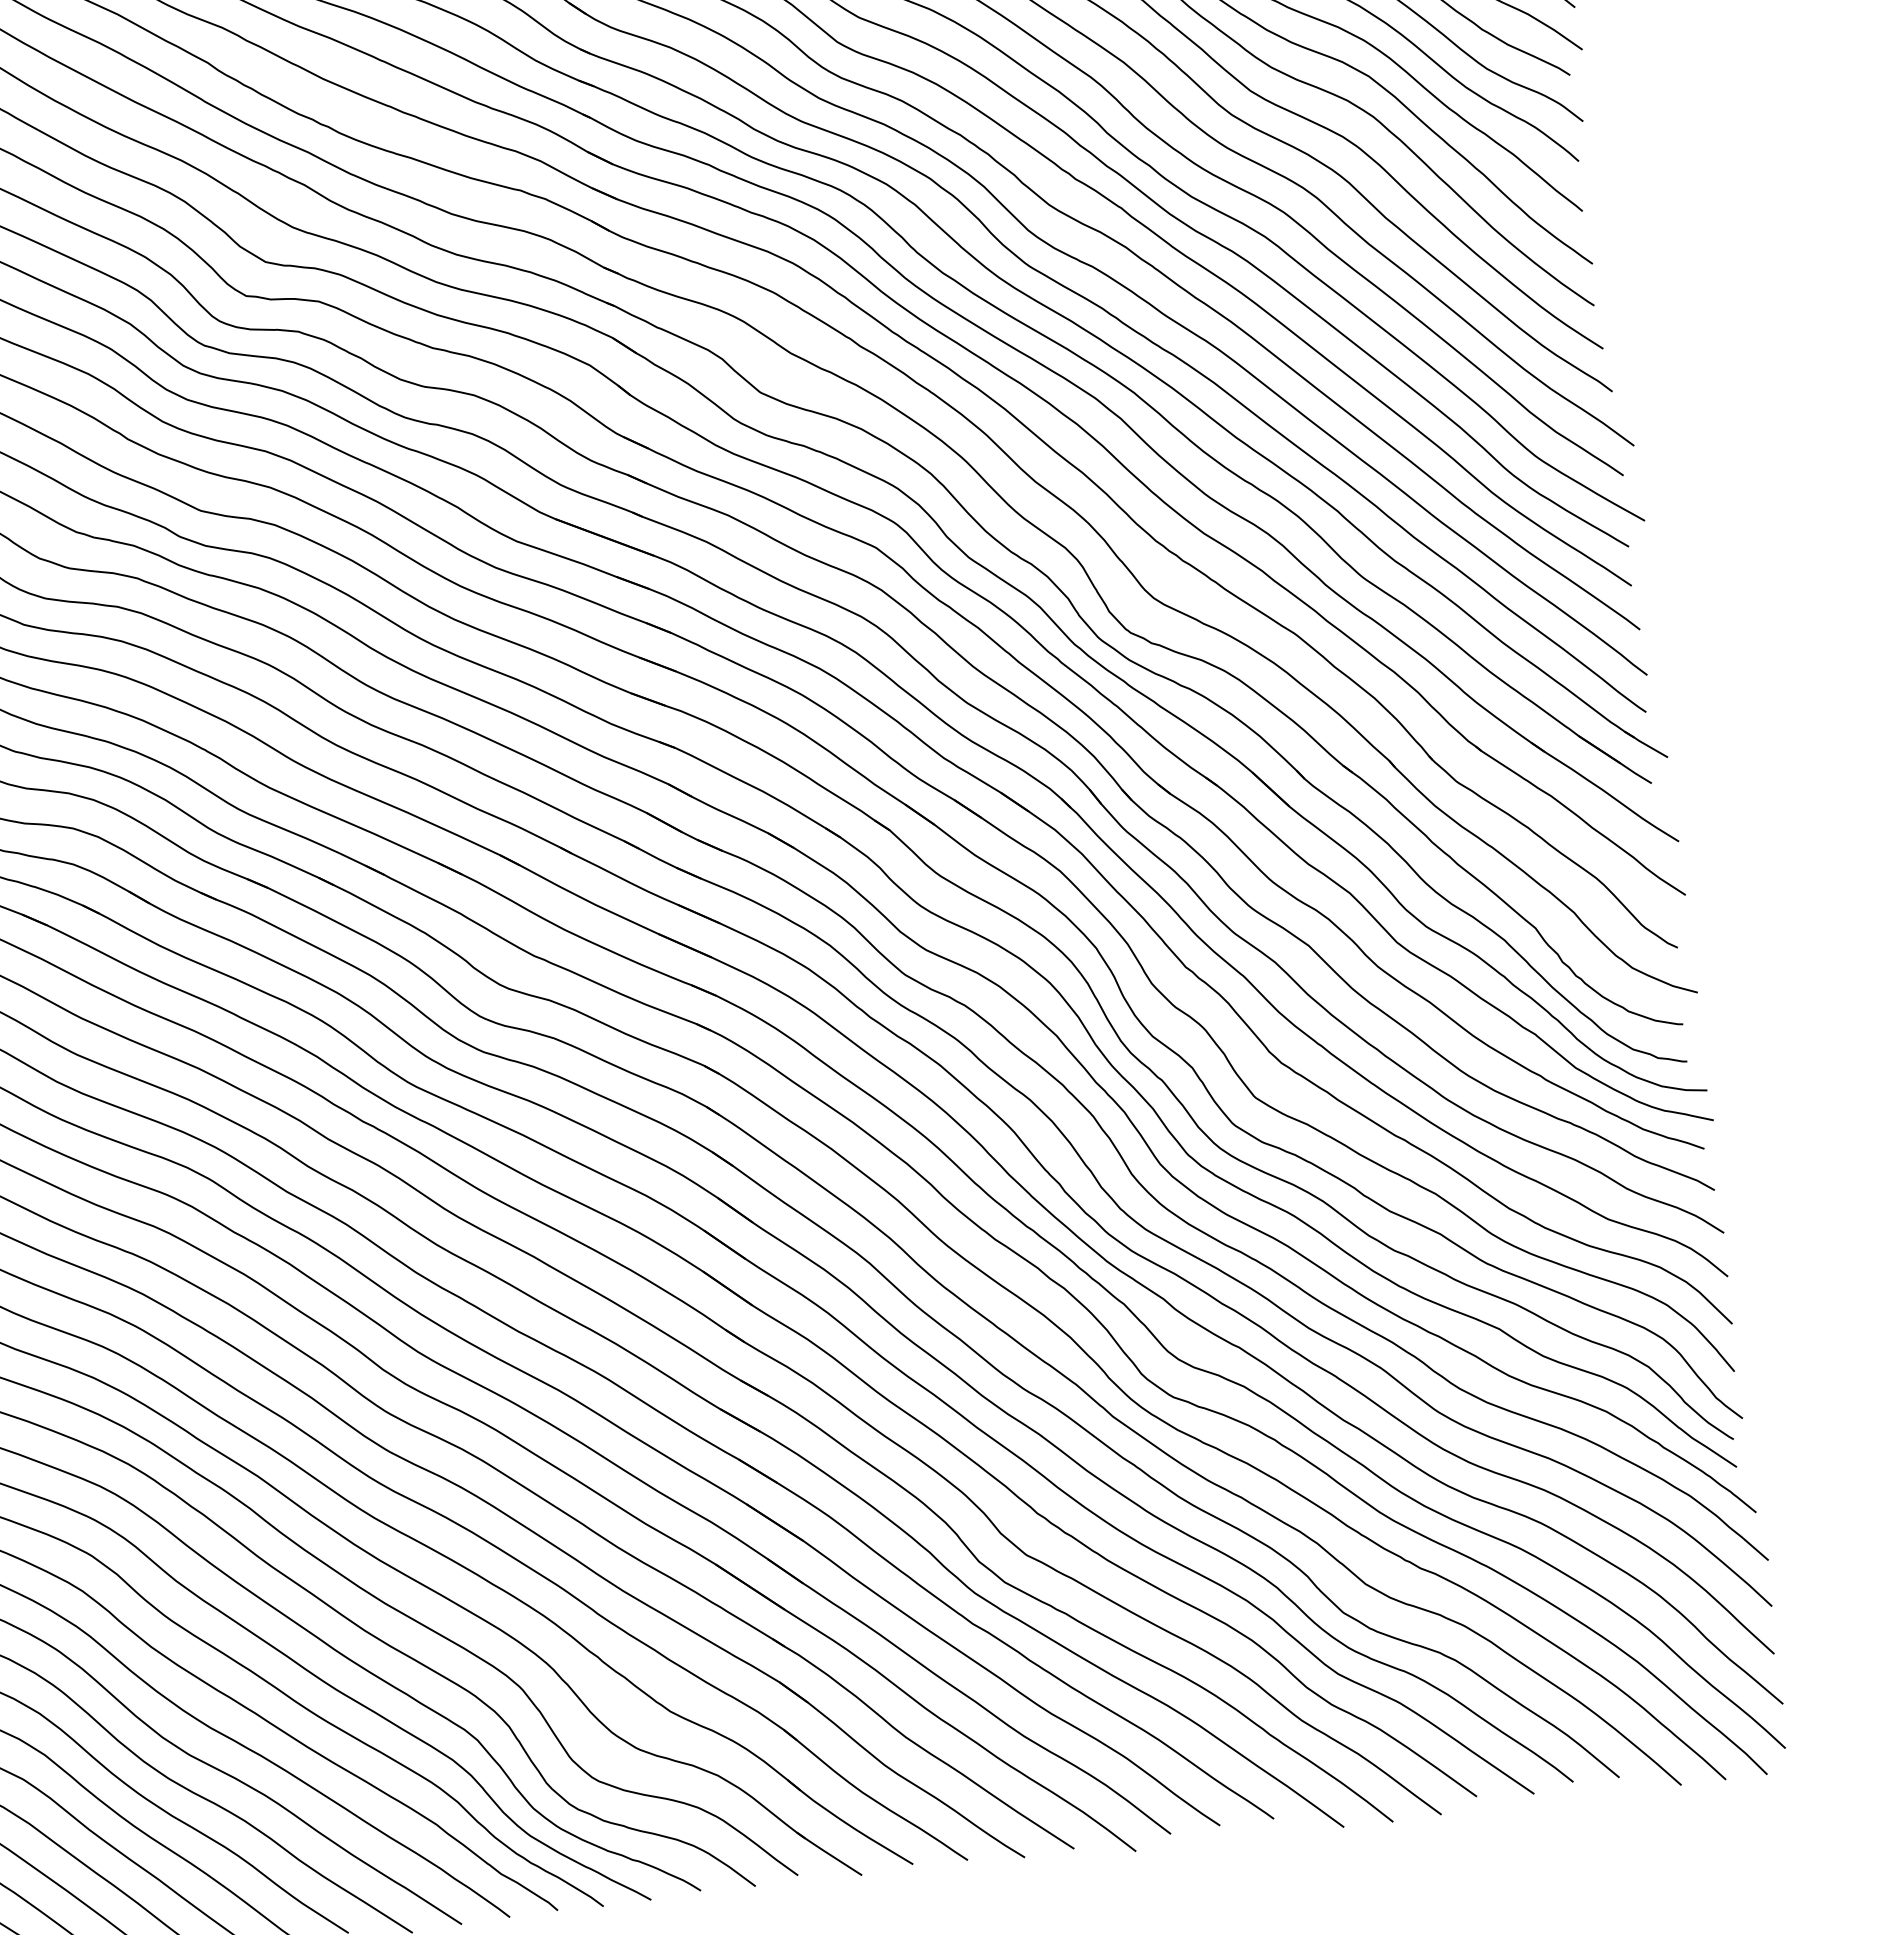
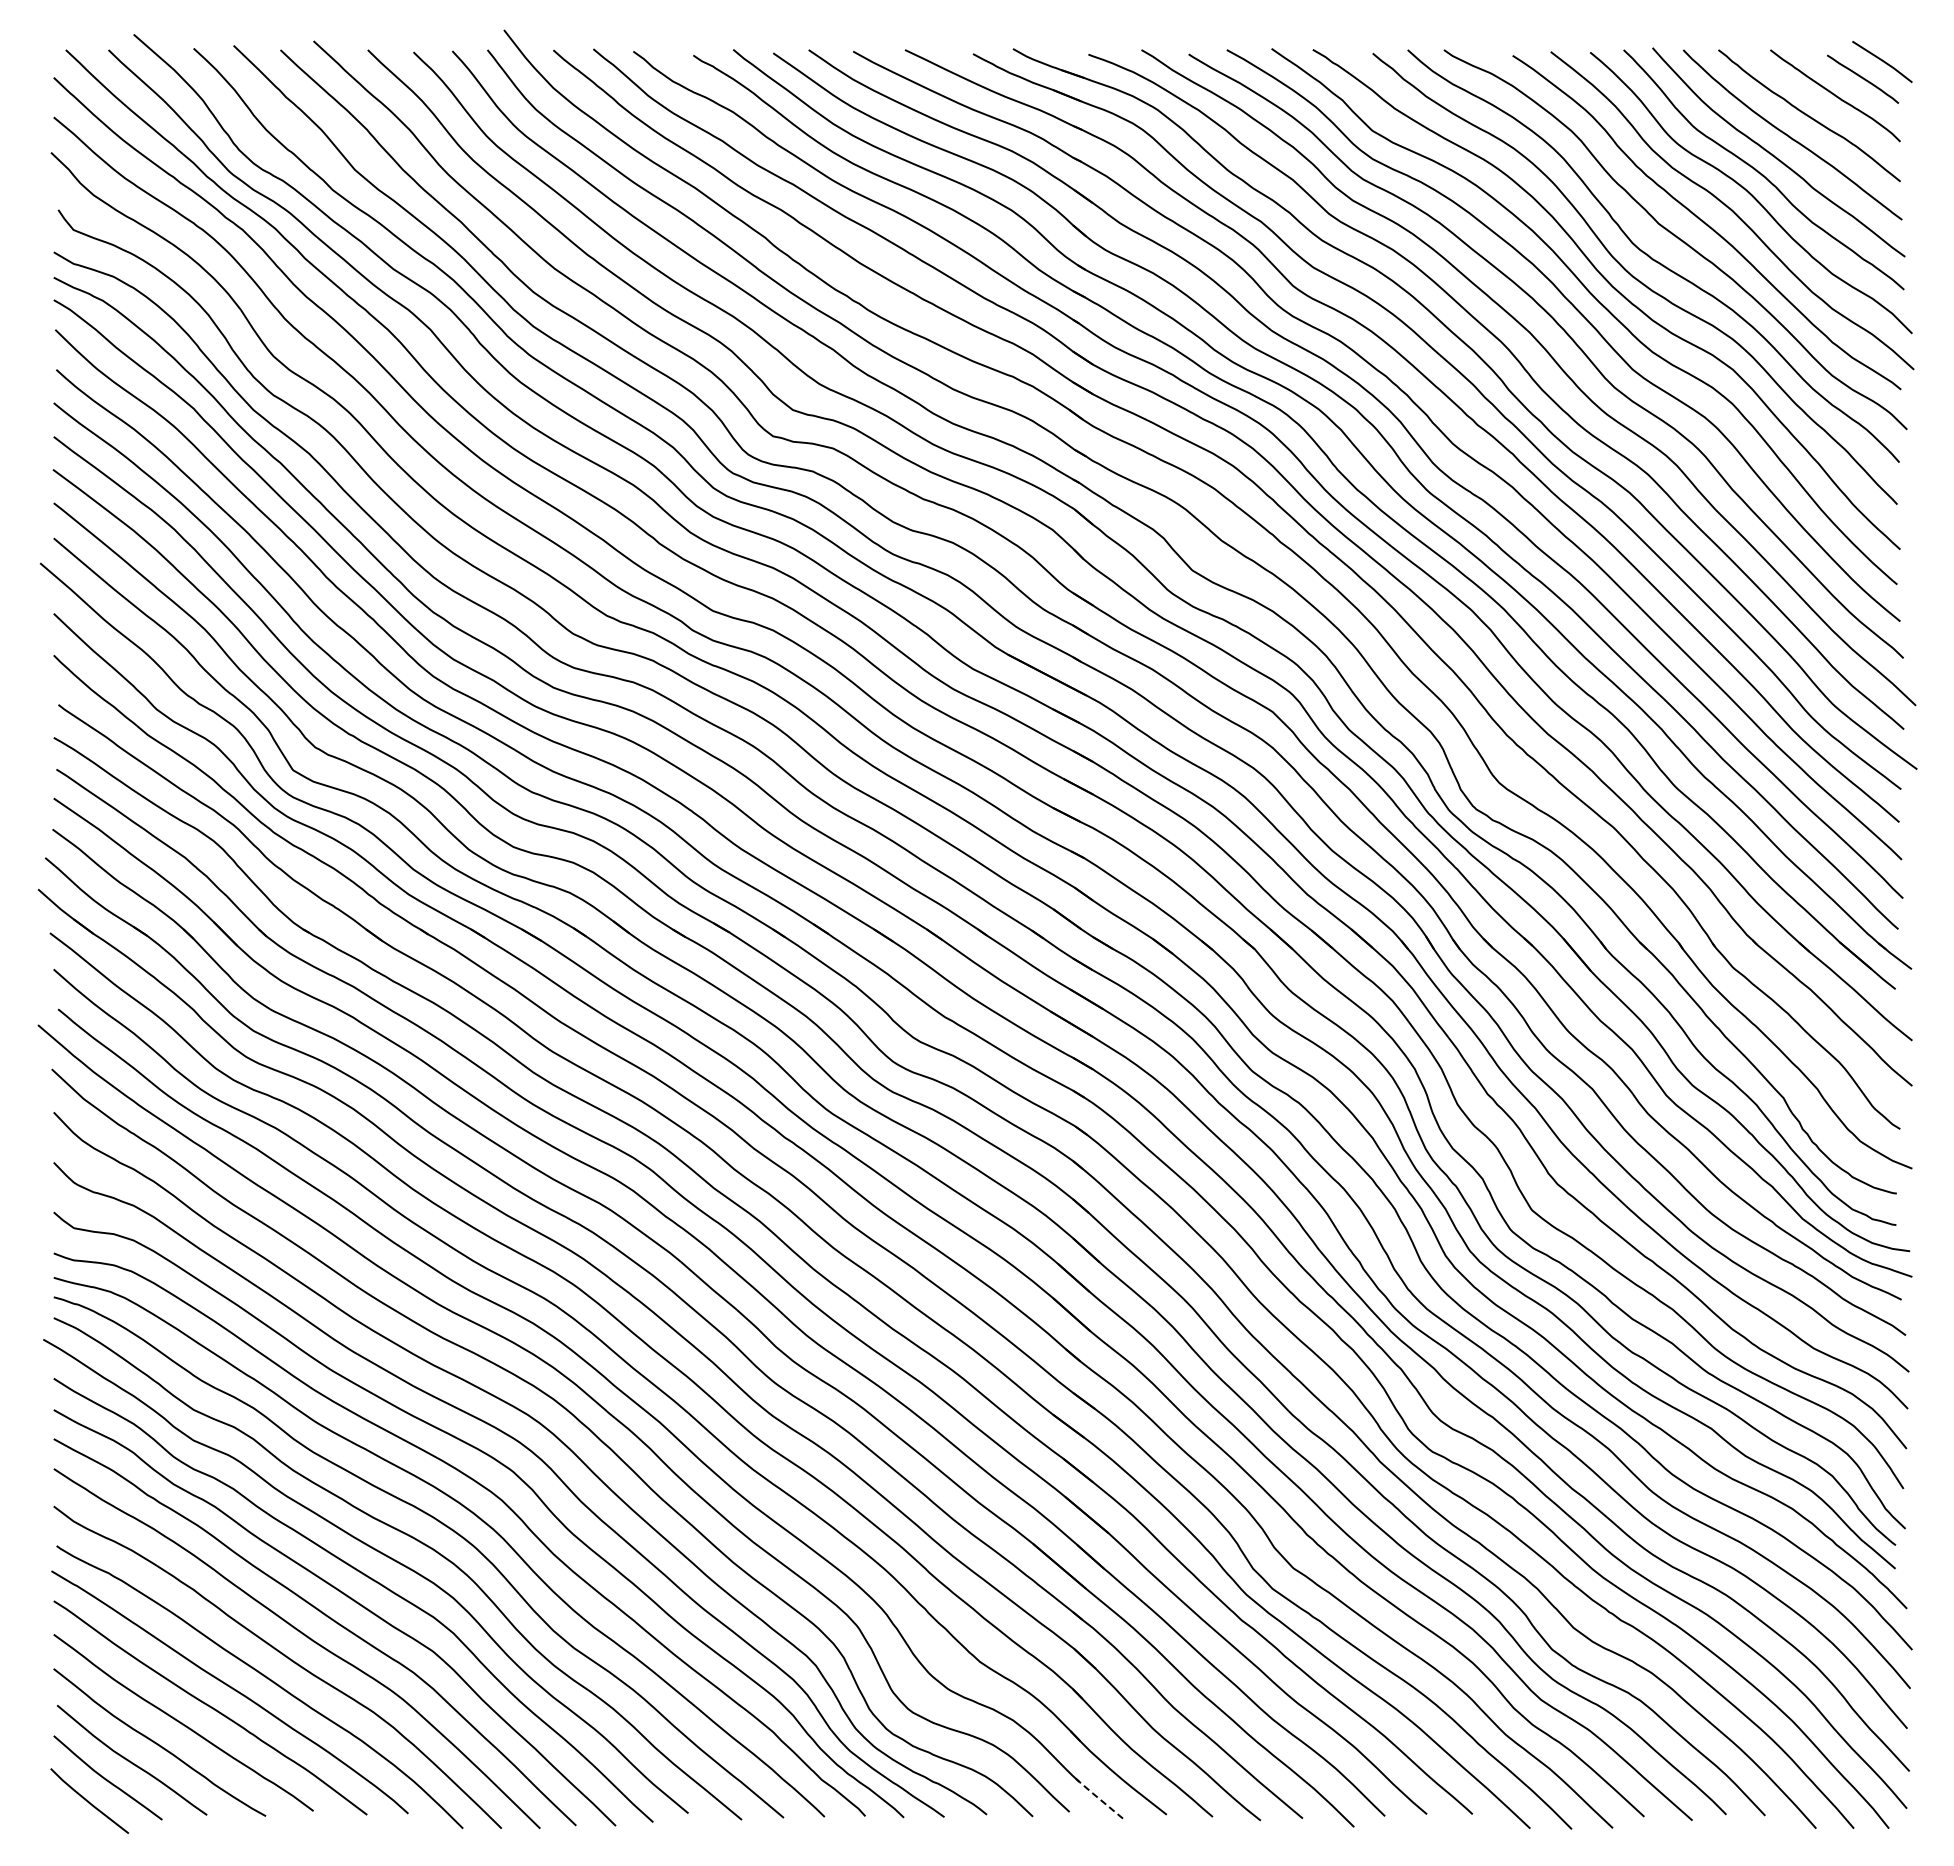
line: (827, 1853) -> (1096, 1796), solid -> dashed

